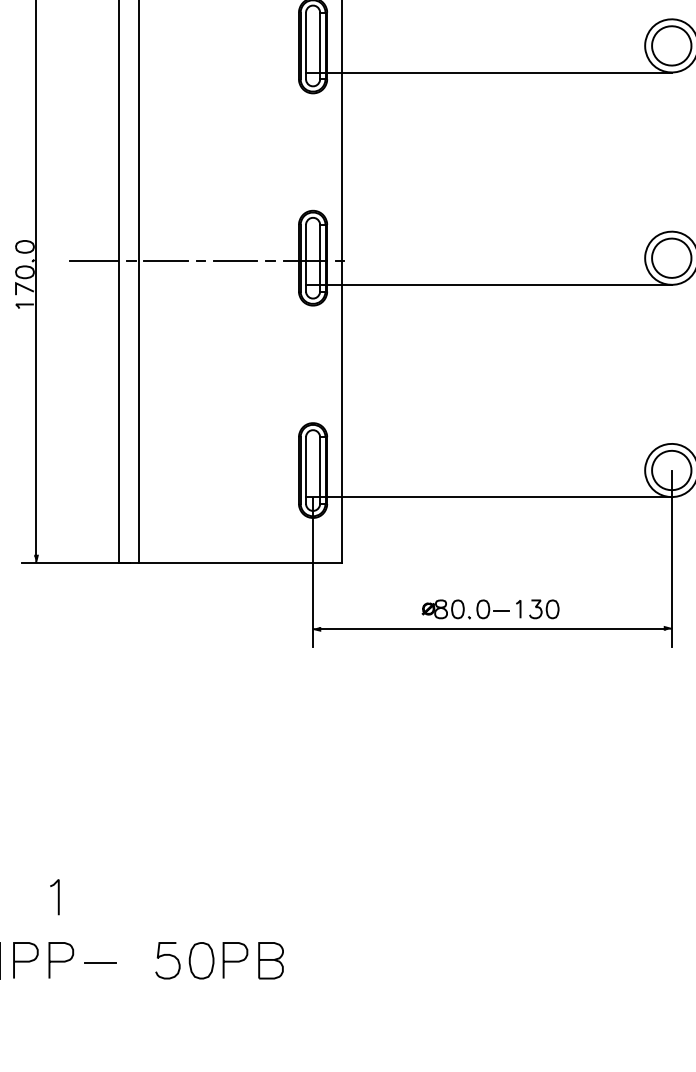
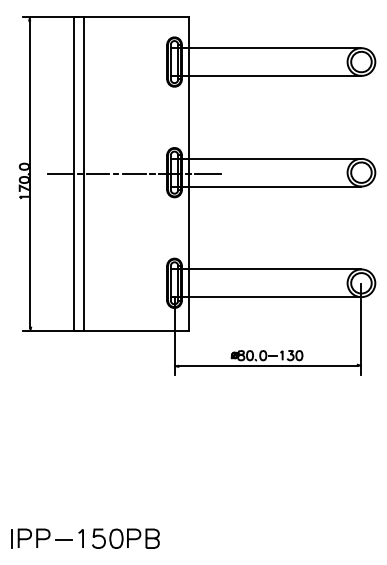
line: (487, 19) -> (265, 48), added
line: (487, 231) -> (265, 158), added
line: (376, 261) -> (207, 174), added
line: (487, 444) -> (265, 269), added
line: (57, 896) -> (82, 538), moved

